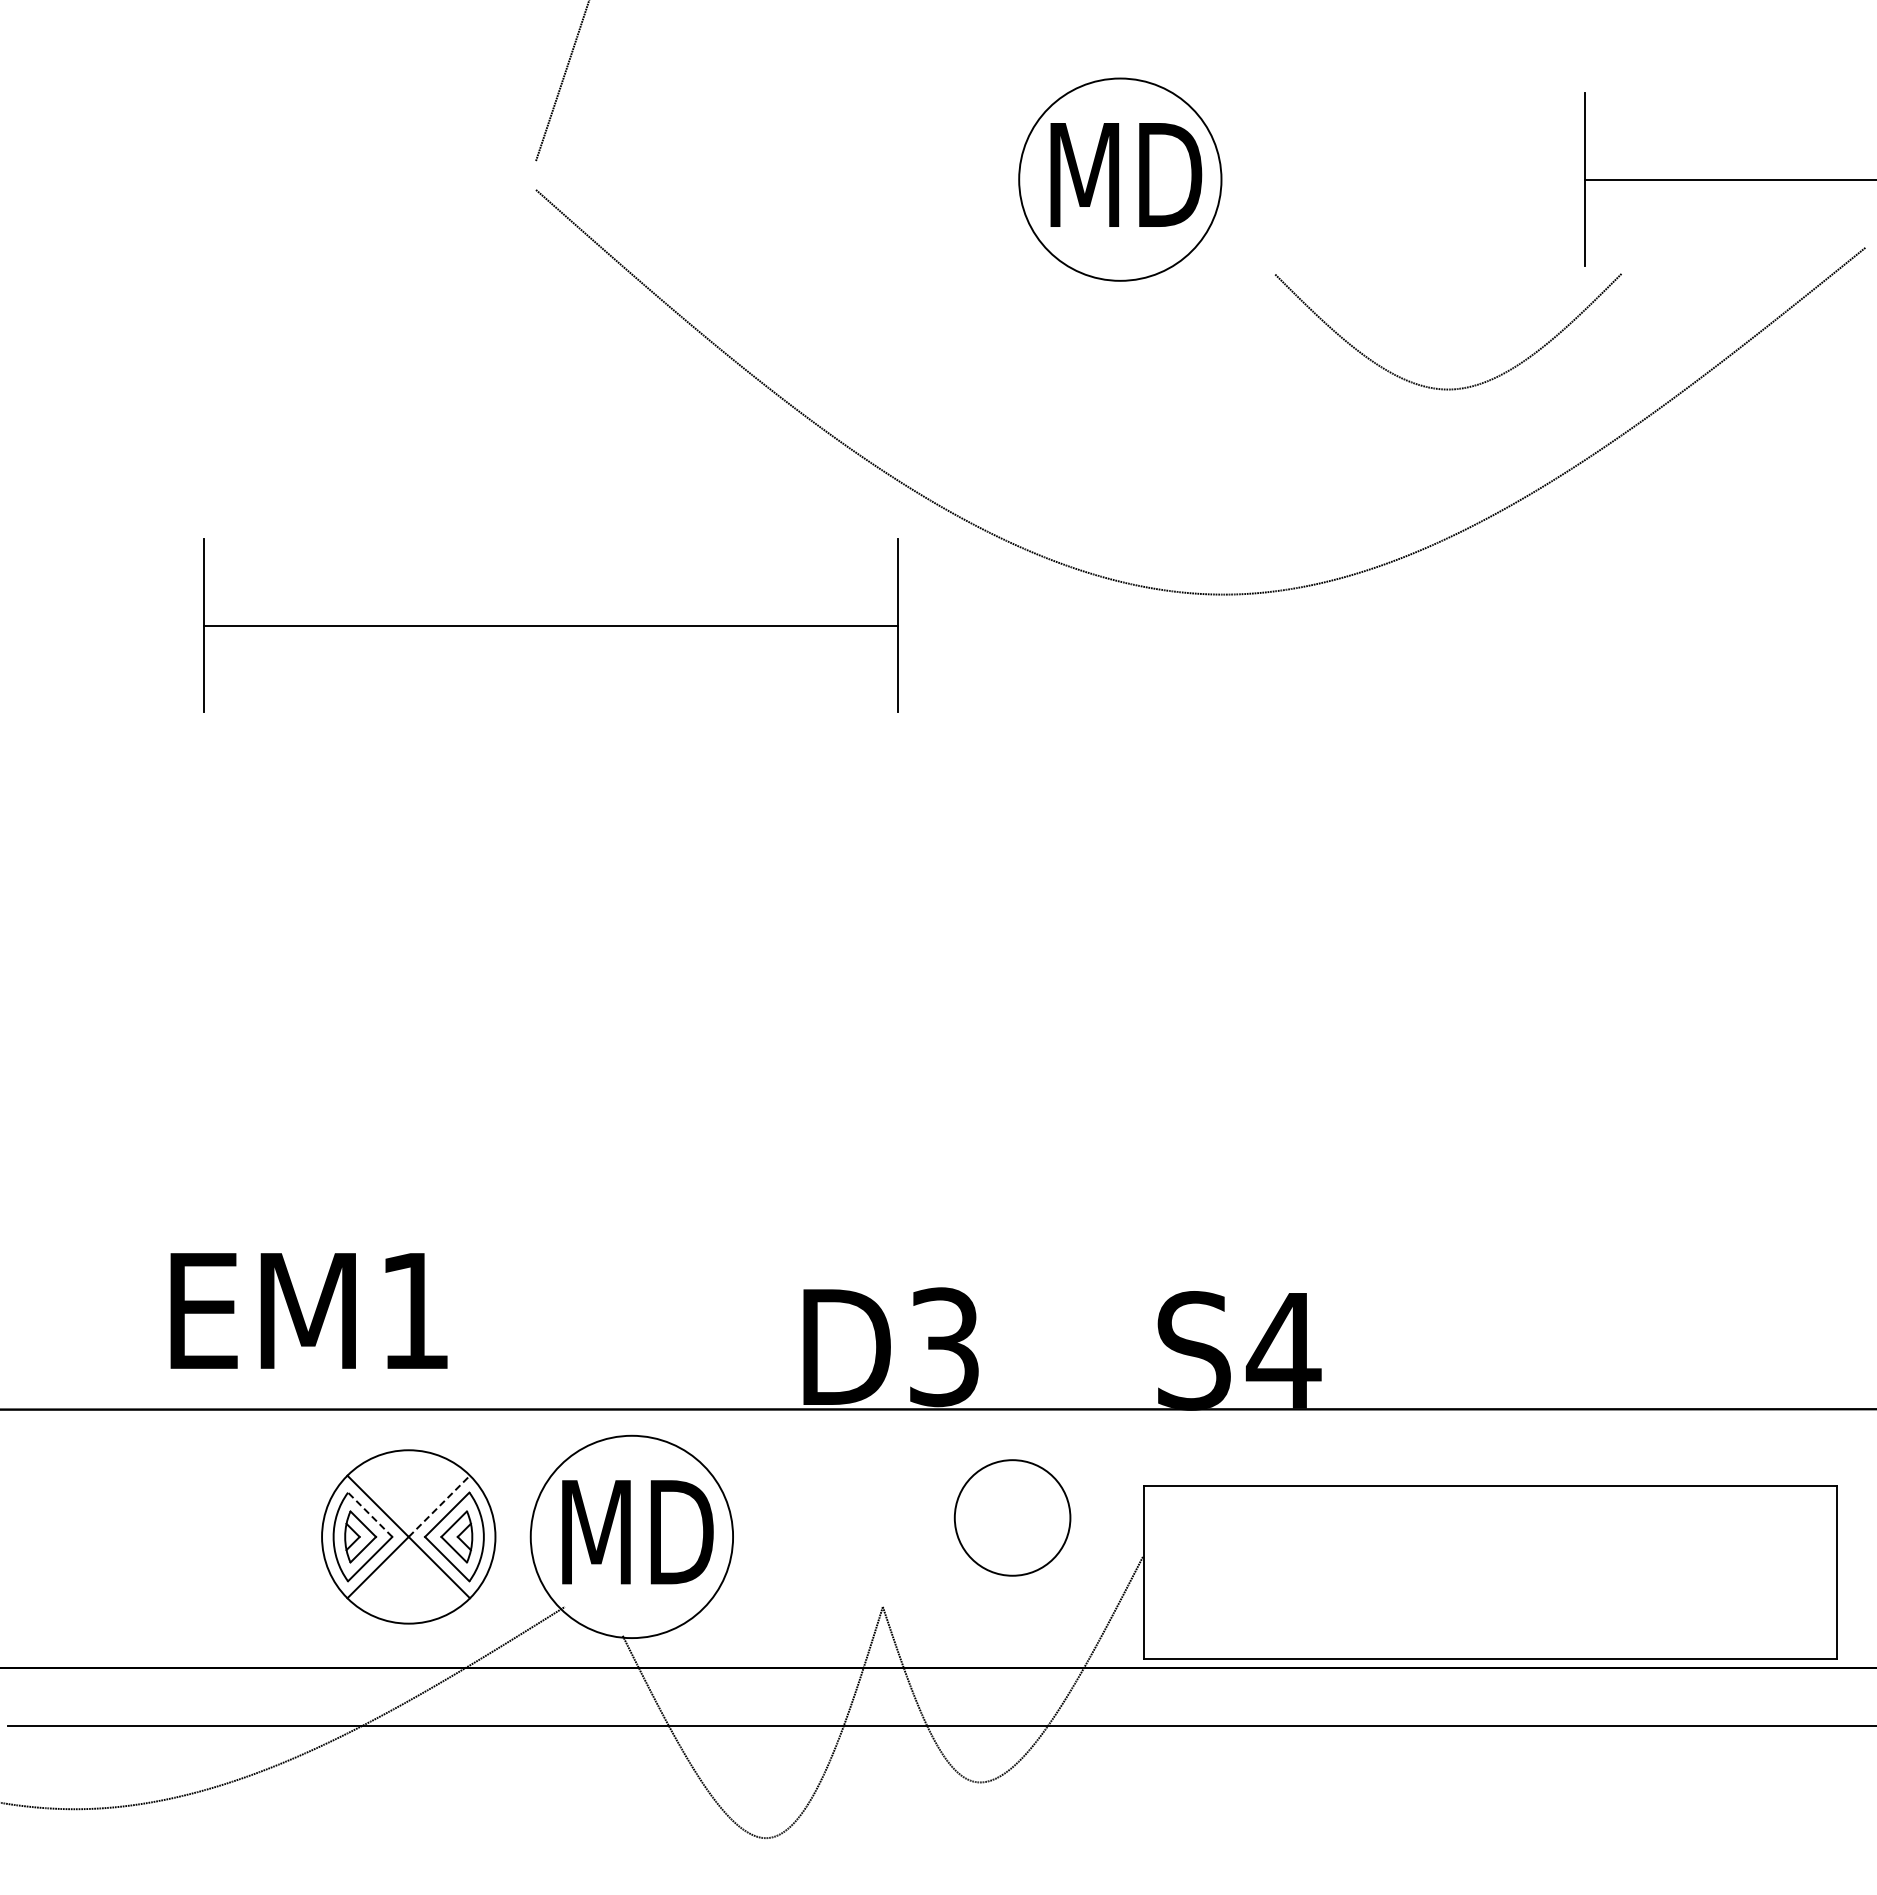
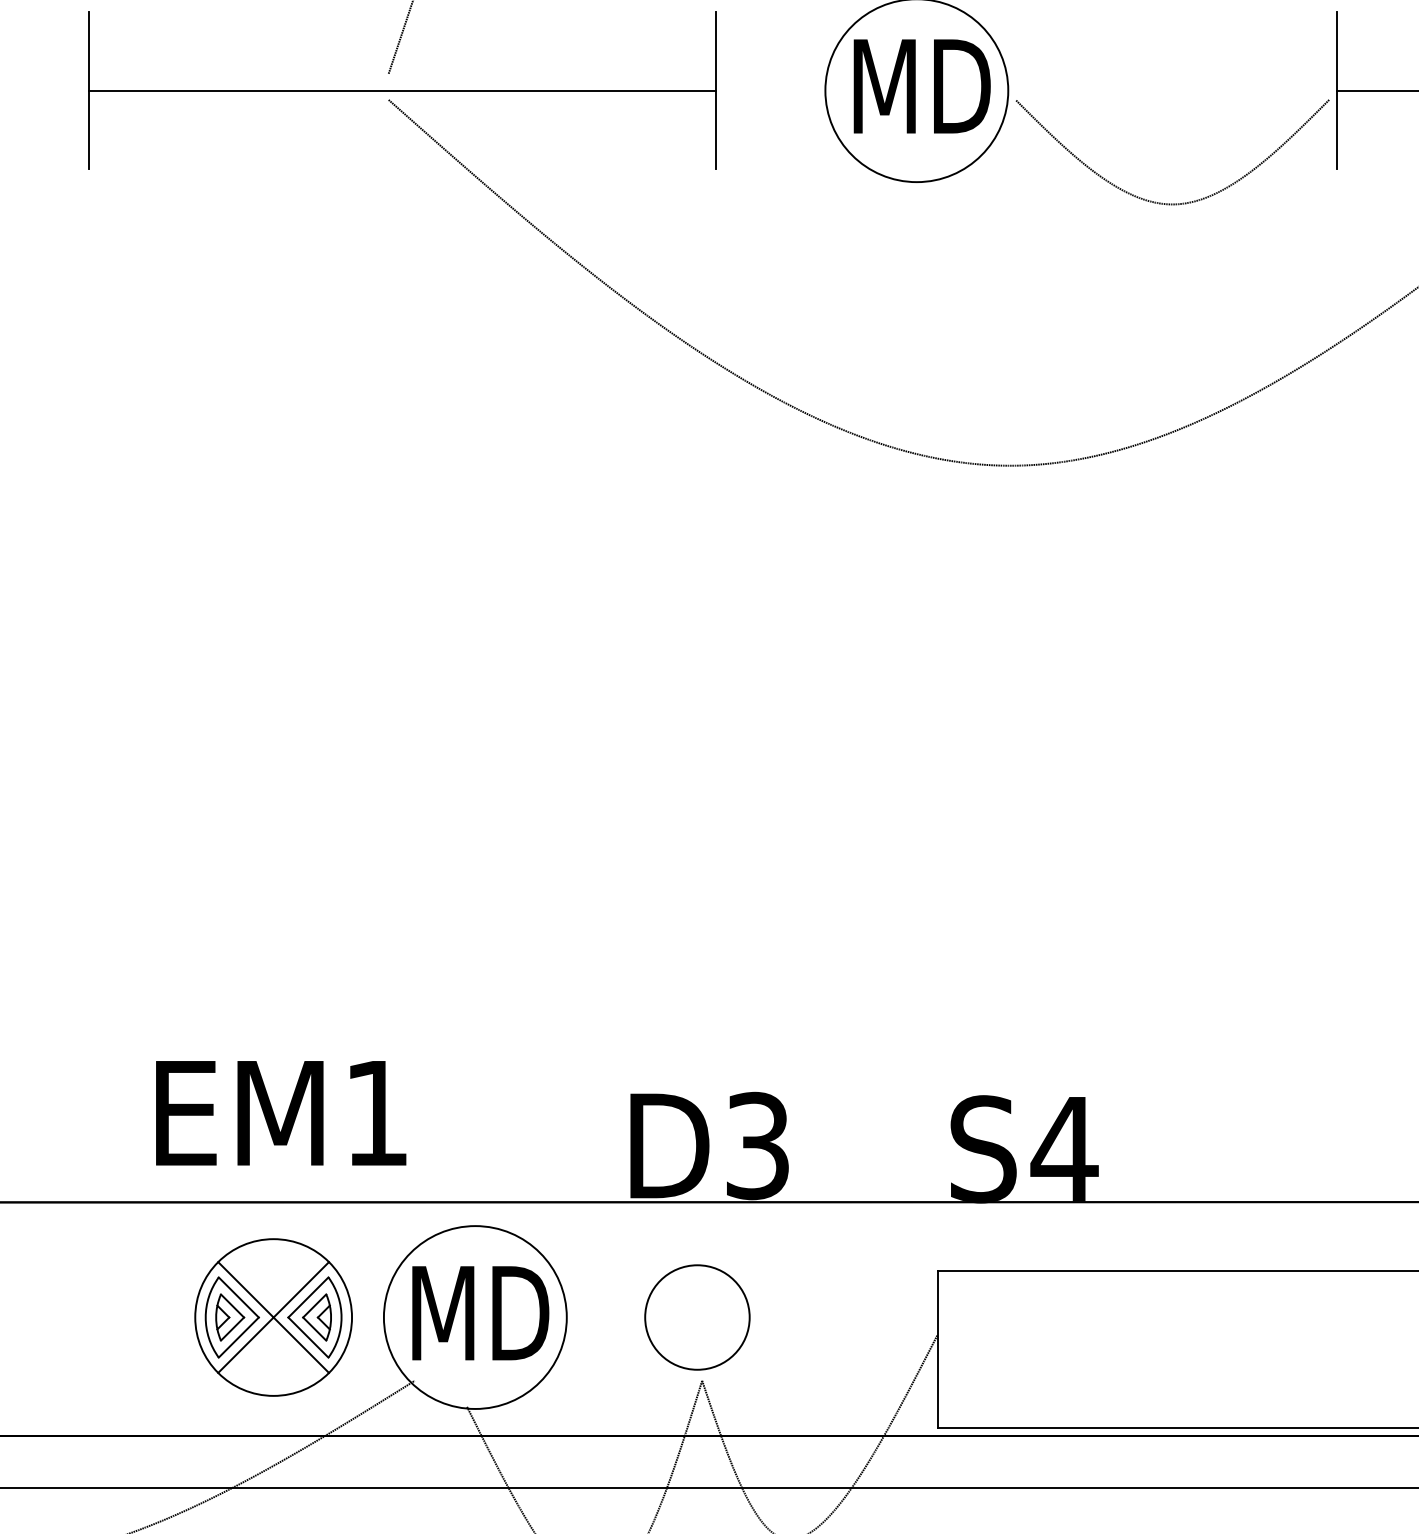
curve: (1447, 388) -> (1171, 203), moved
part: (550, 625) -> (401, 90), moved
text: (308, 1310) -> (280, 1112), moved
line: (439, 1505) -> (301, 1289), dashed -> solid
line: (369, 1514) -> (238, 1297), dashed -> solid
part: (1012, 1517) -> (697, 1317), moved

